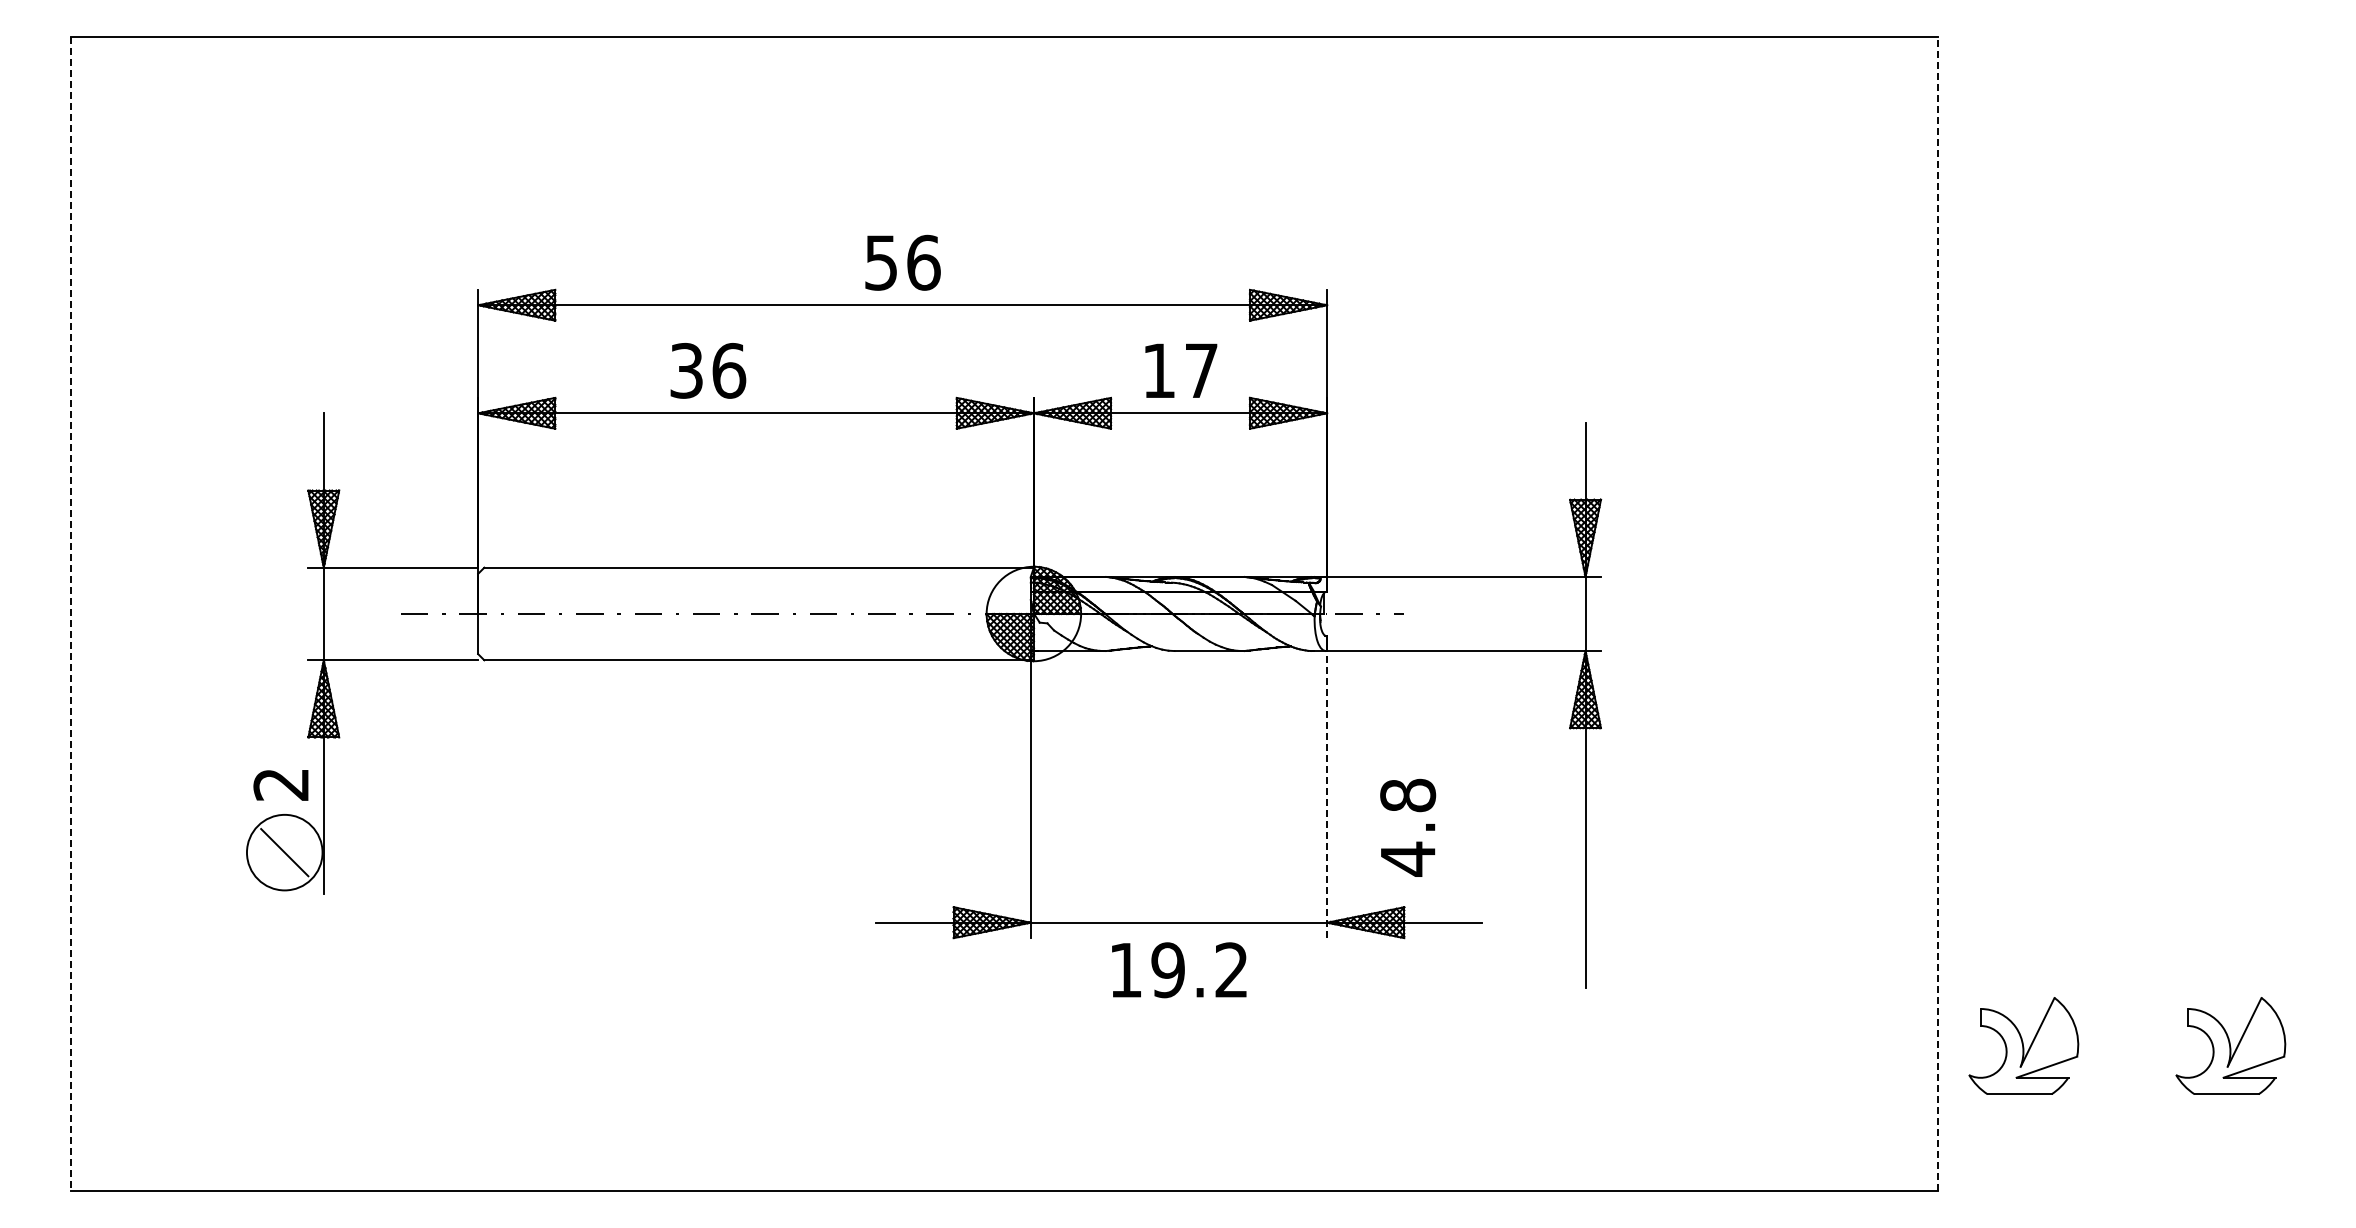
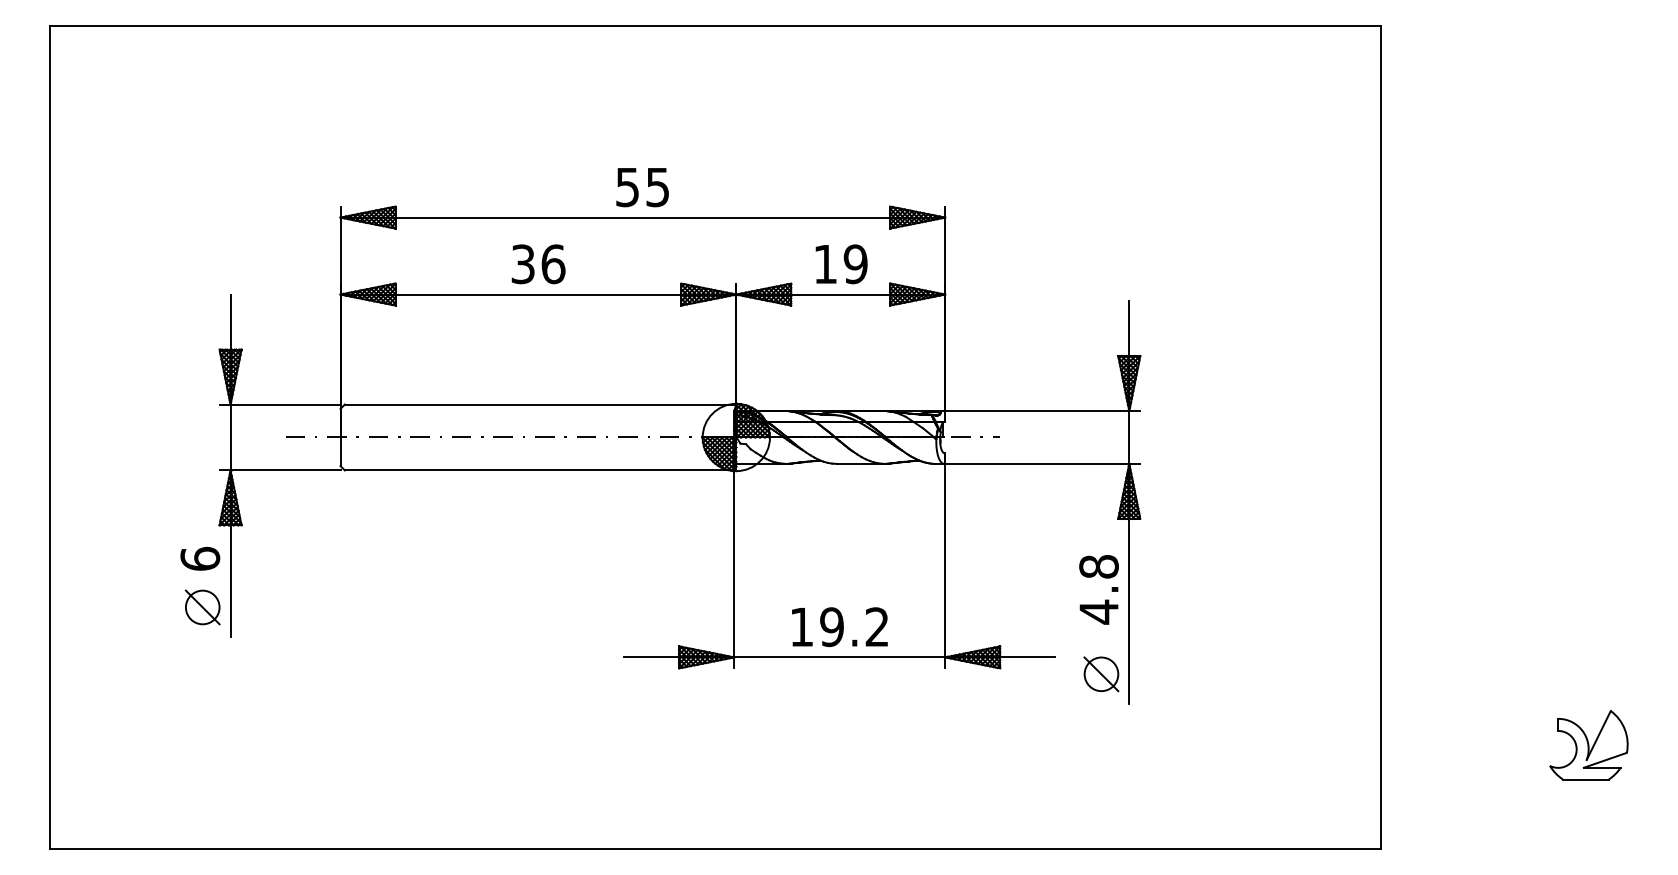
text: (923, 262) -> (657, 187), 56 -> 55
text: (708, 370) -> (538, 264), moved
text: (1201, 370) -> (855, 264), 17 -> 19
line: (1938, 613) -> (1380, 437), dashed -> solid
line: (70, 614) -> (50, 437), dashed -> solid
text: (281, 783) -> (200, 558), 2 -> 6
line: (1327, 794) -> (945, 566), dashed -> solid
text: (1408, 827) -> (1099, 589), moved
circle: (284, 852) -> (202, 607), size x0.62
part: (1546, 946) -> (1101, 674), added
text: (1179, 970) -> (840, 627), moved
part: (2023, 1045) -> (1441, 744), removed

